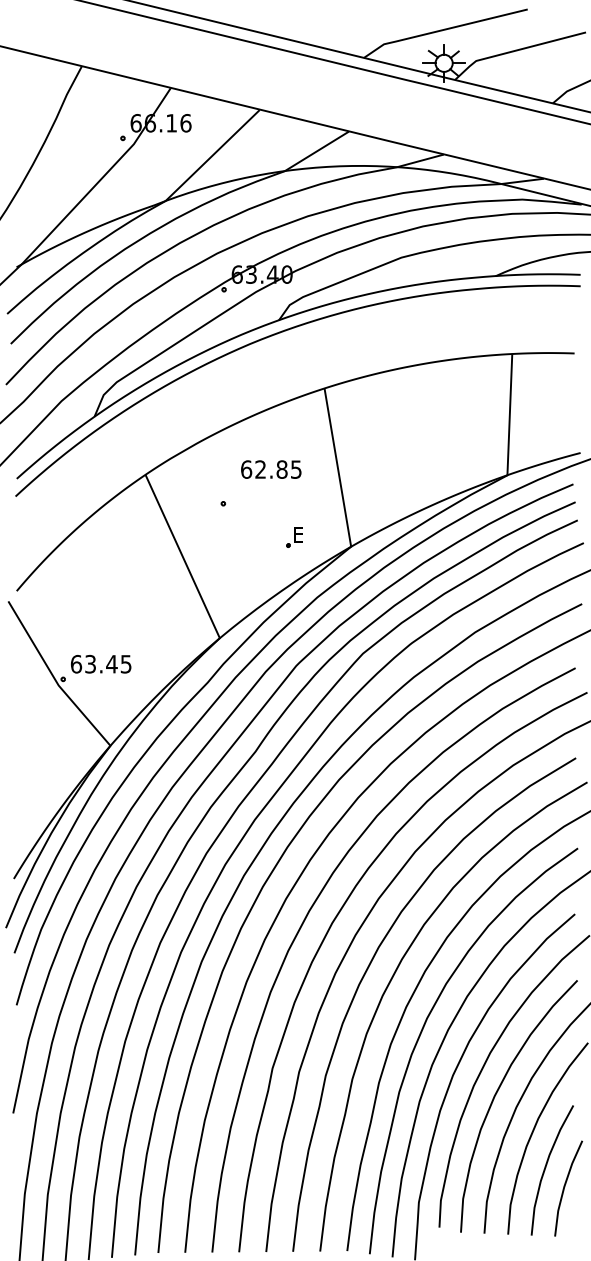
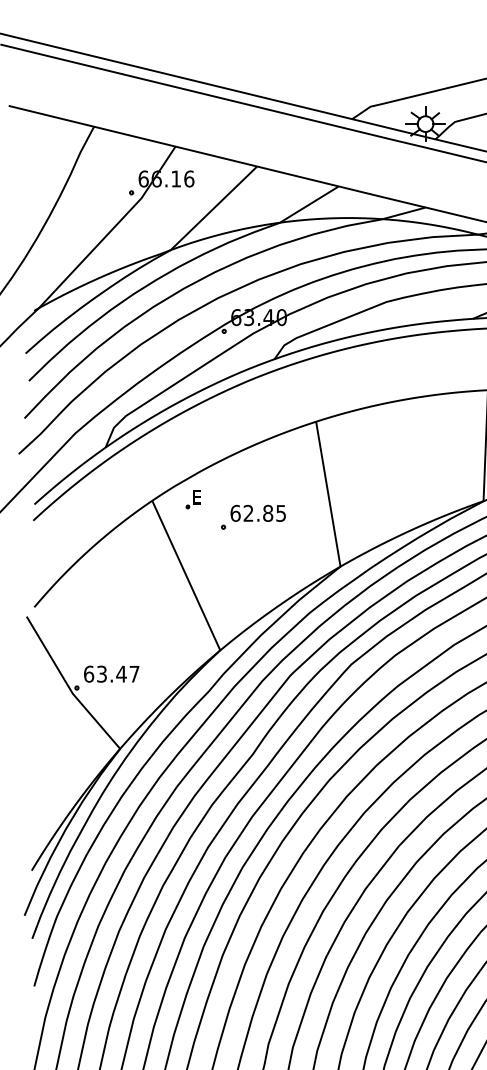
text: (271, 469) -> (258, 513), moved
part: (294, 537) -> (193, 499), moved
text: (125, 664) -> (133, 674), 63.45 -> 63.47

